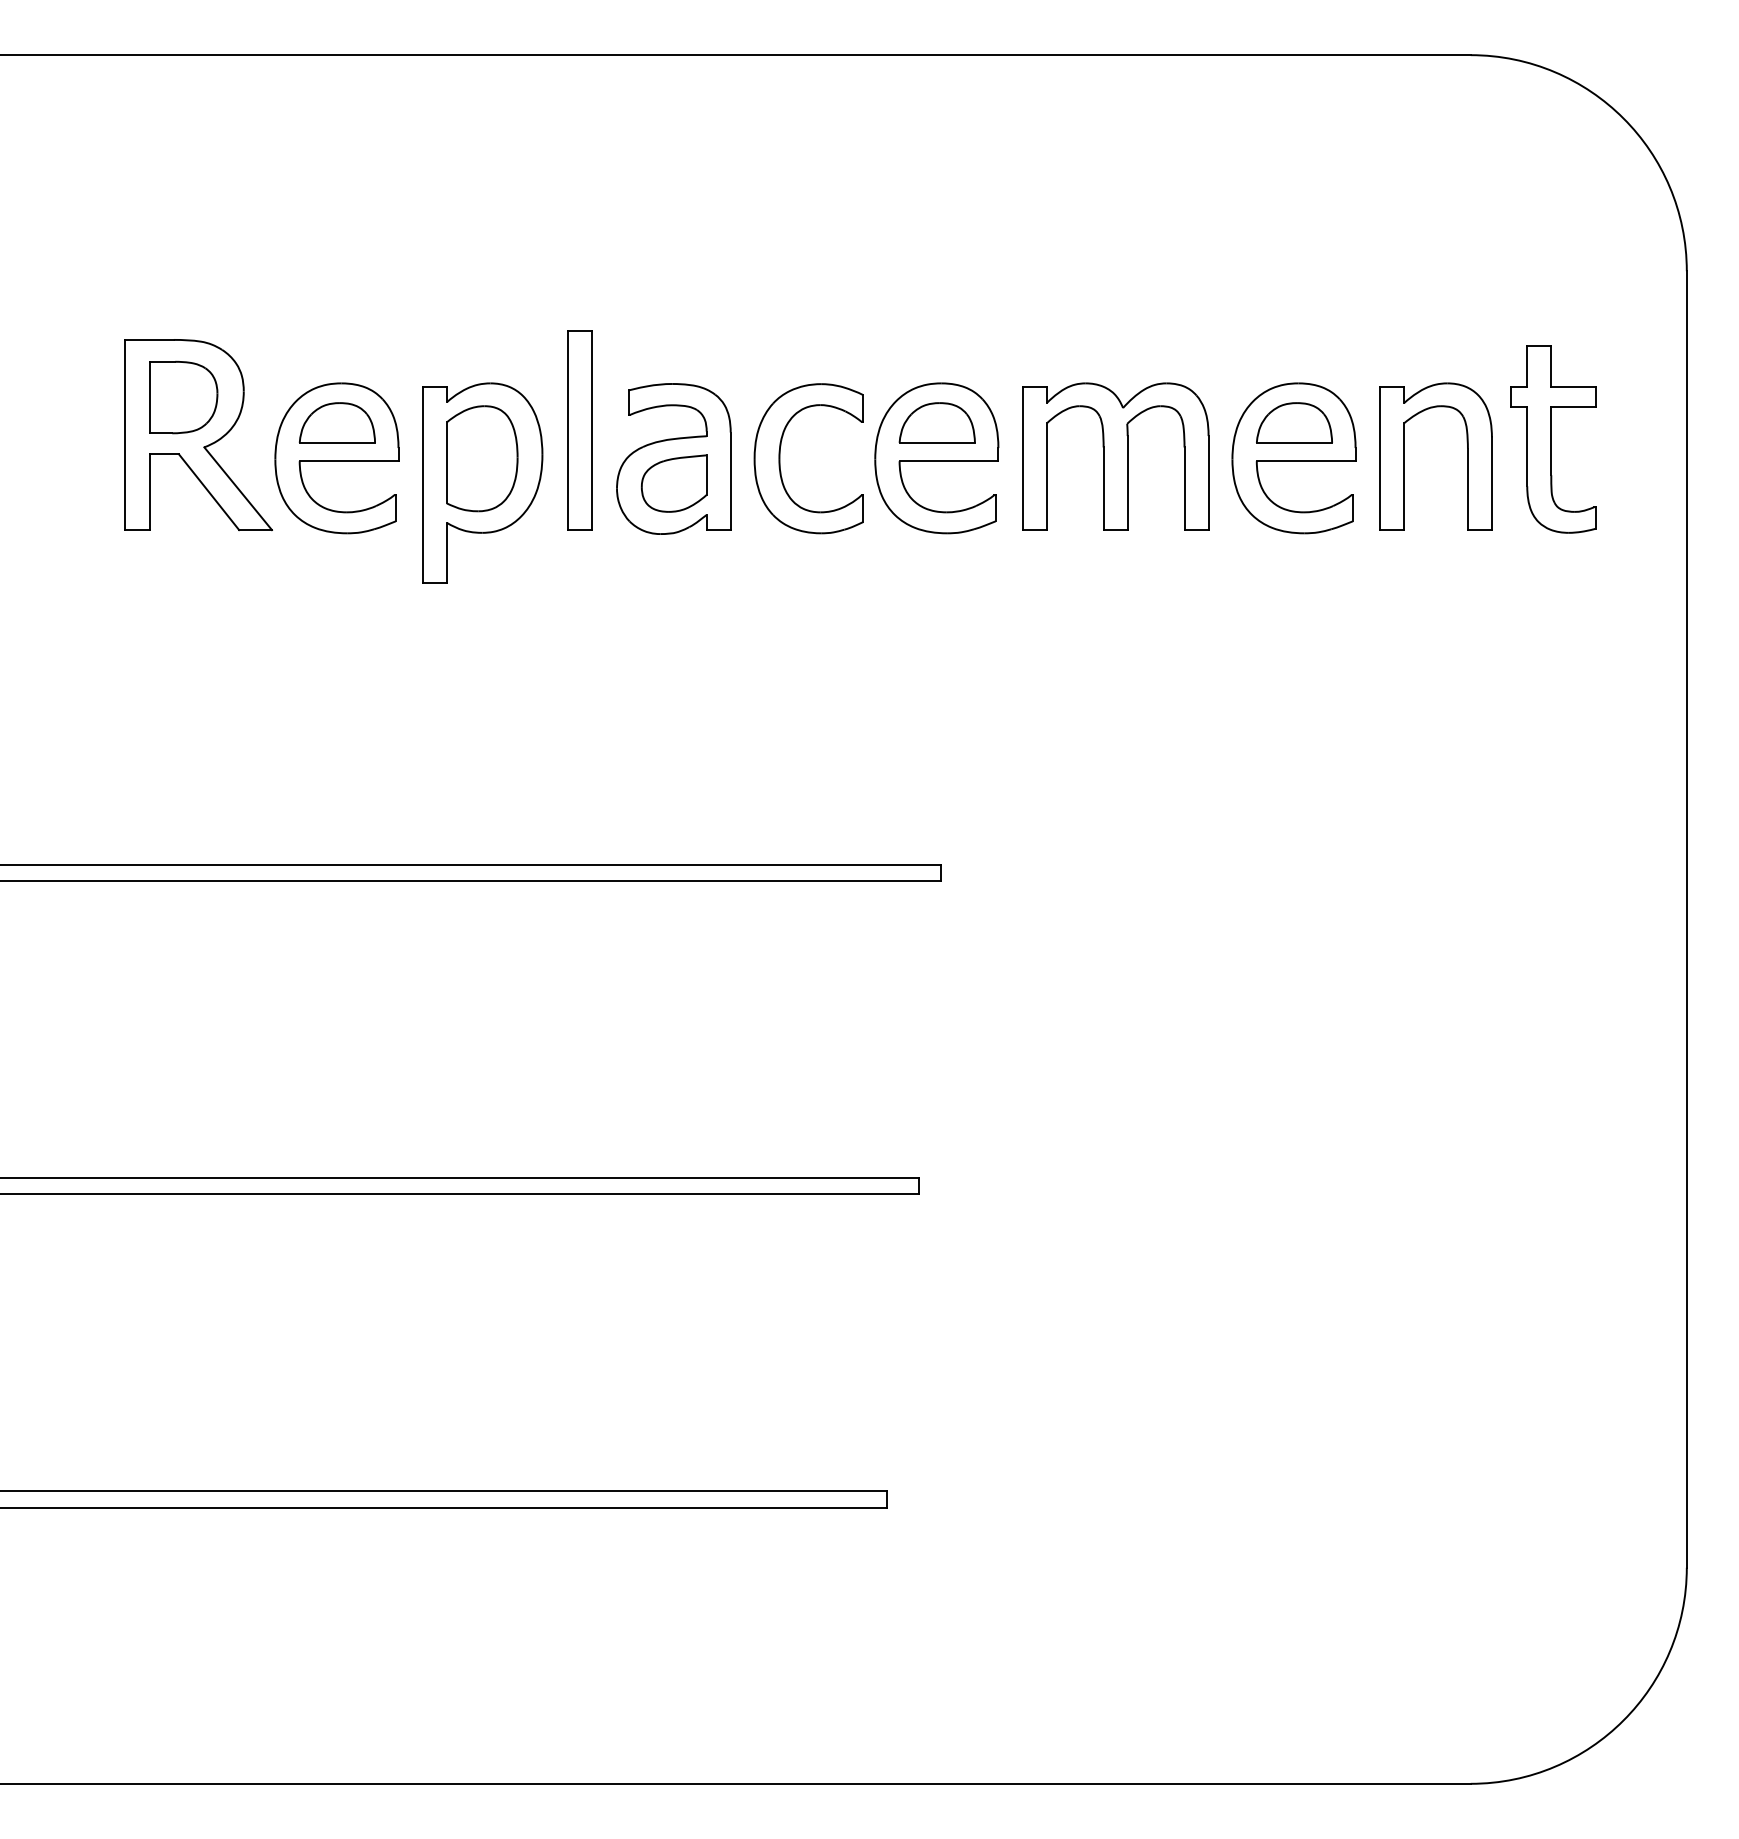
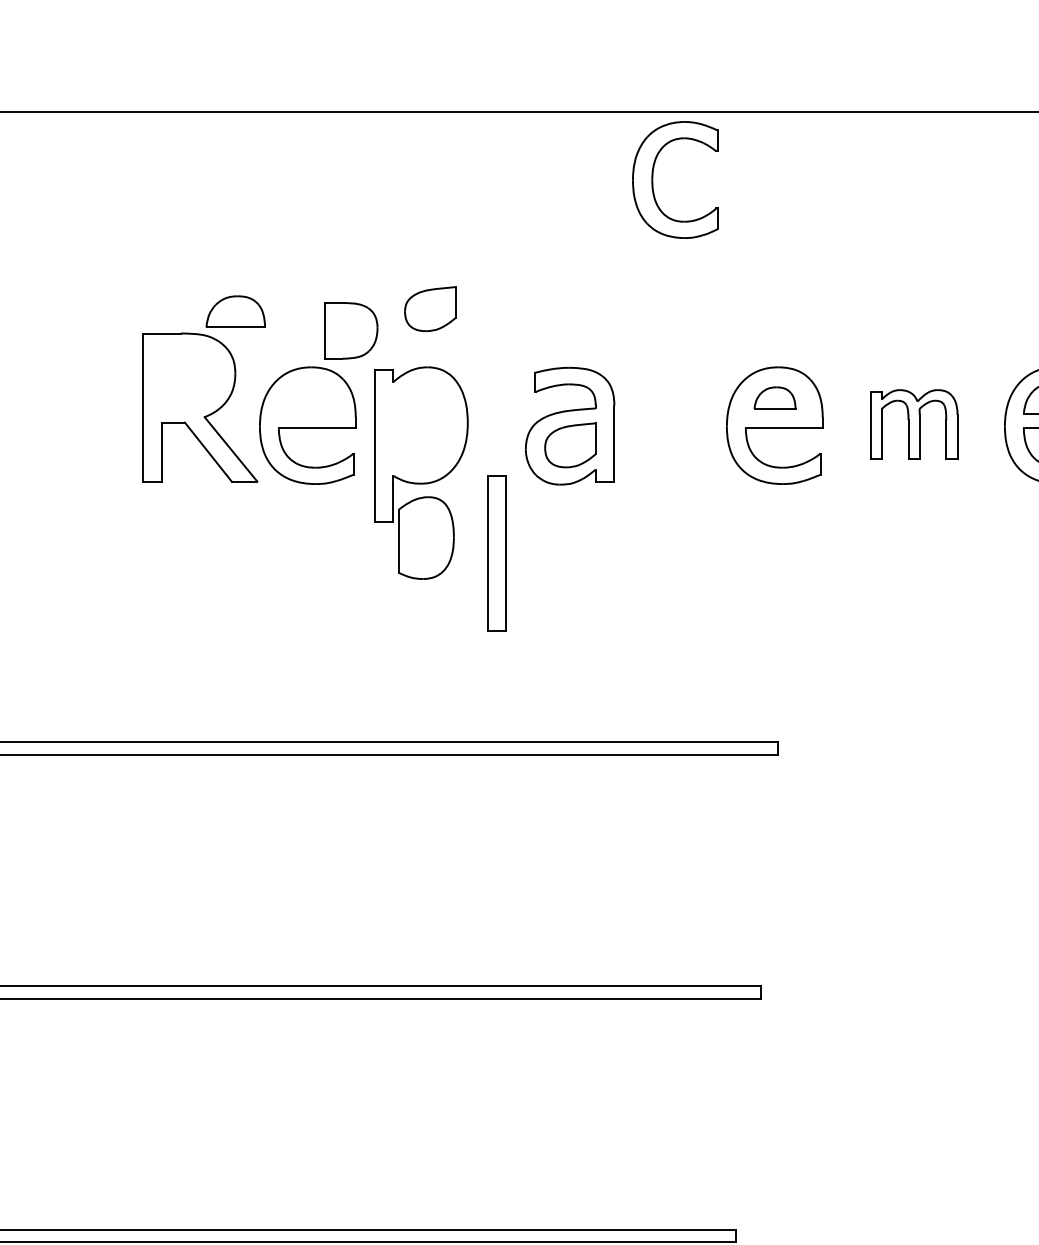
part: (493, 308) -> (429, 309), added
part: (183, 397) -> (351, 330), moved
part: (336, 422) -> (235, 311), moved
part: (936, 422) -> (774, 397), size x0.7
part: (579, 430) -> (496, 553), moved
part: (1115, 456) -> (913, 424), size x0.6
part: (482, 458) -> (426, 537), moved
part: (780, 458) -> (653, 179), moved

